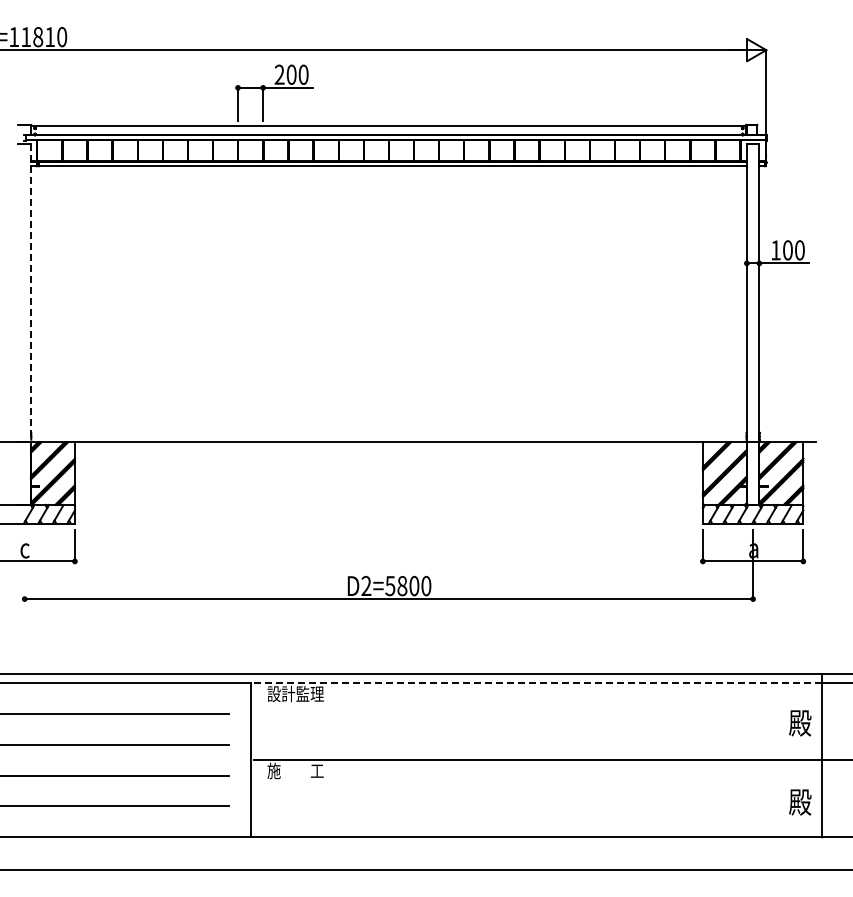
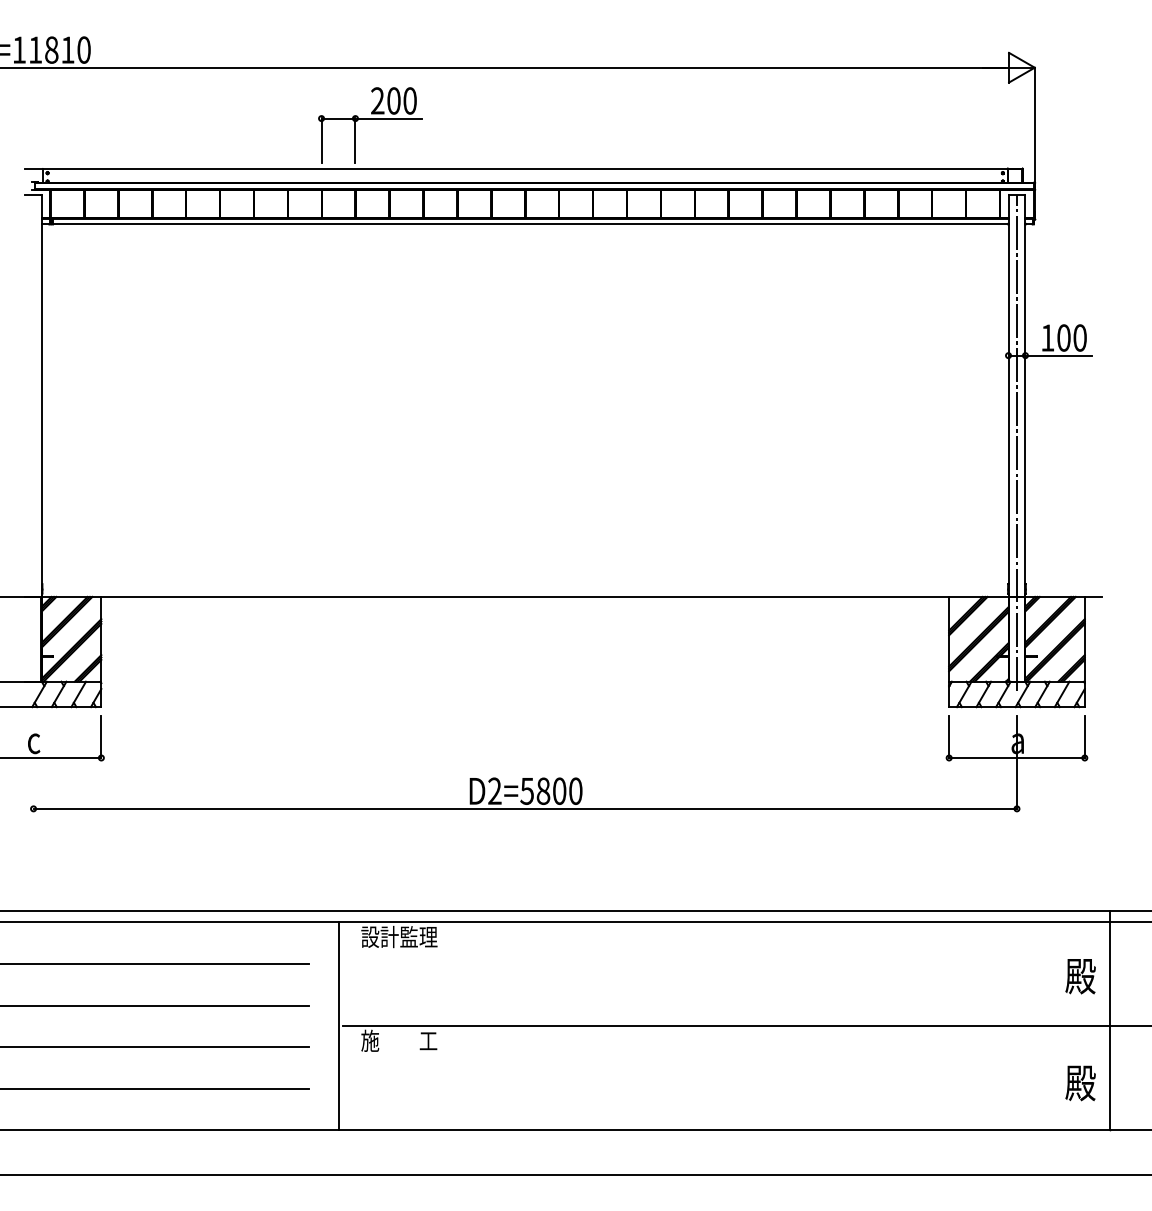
line: (31, 293) -> (42, 396), dashed -> solid
line: (753, 327) -> (1017, 442), added
line: (536, 683) -> (724, 922), dashed -> solid

